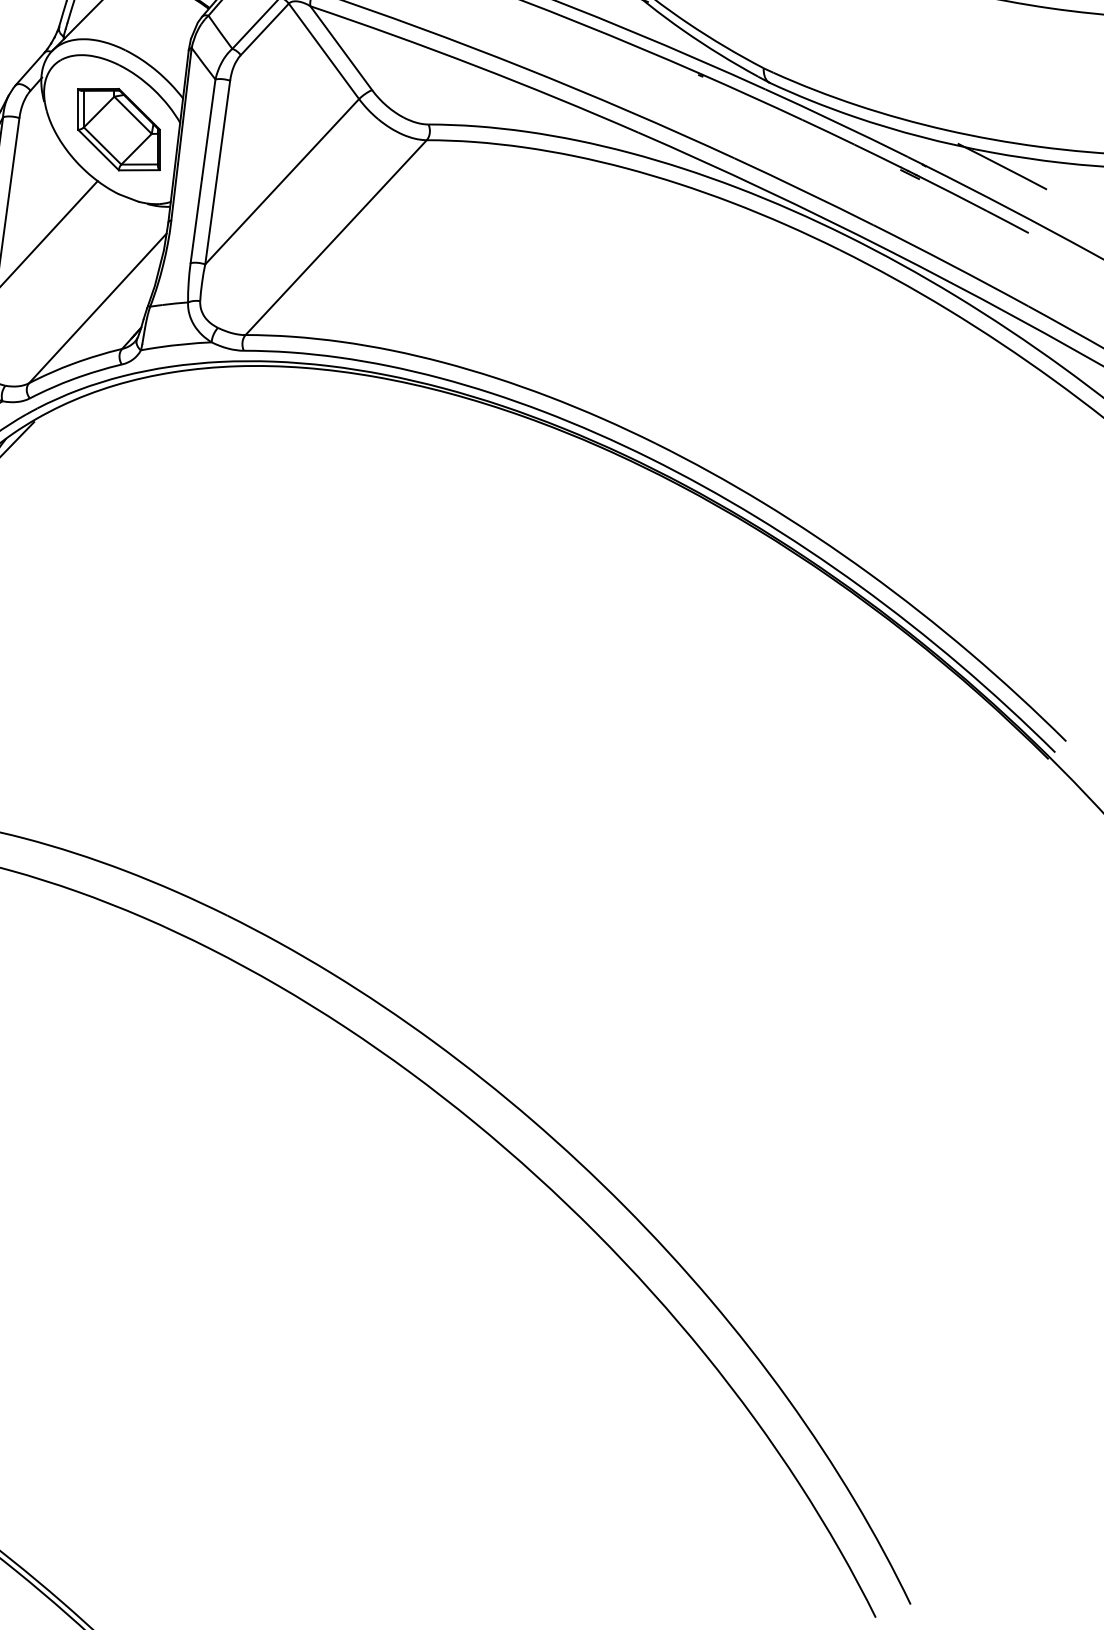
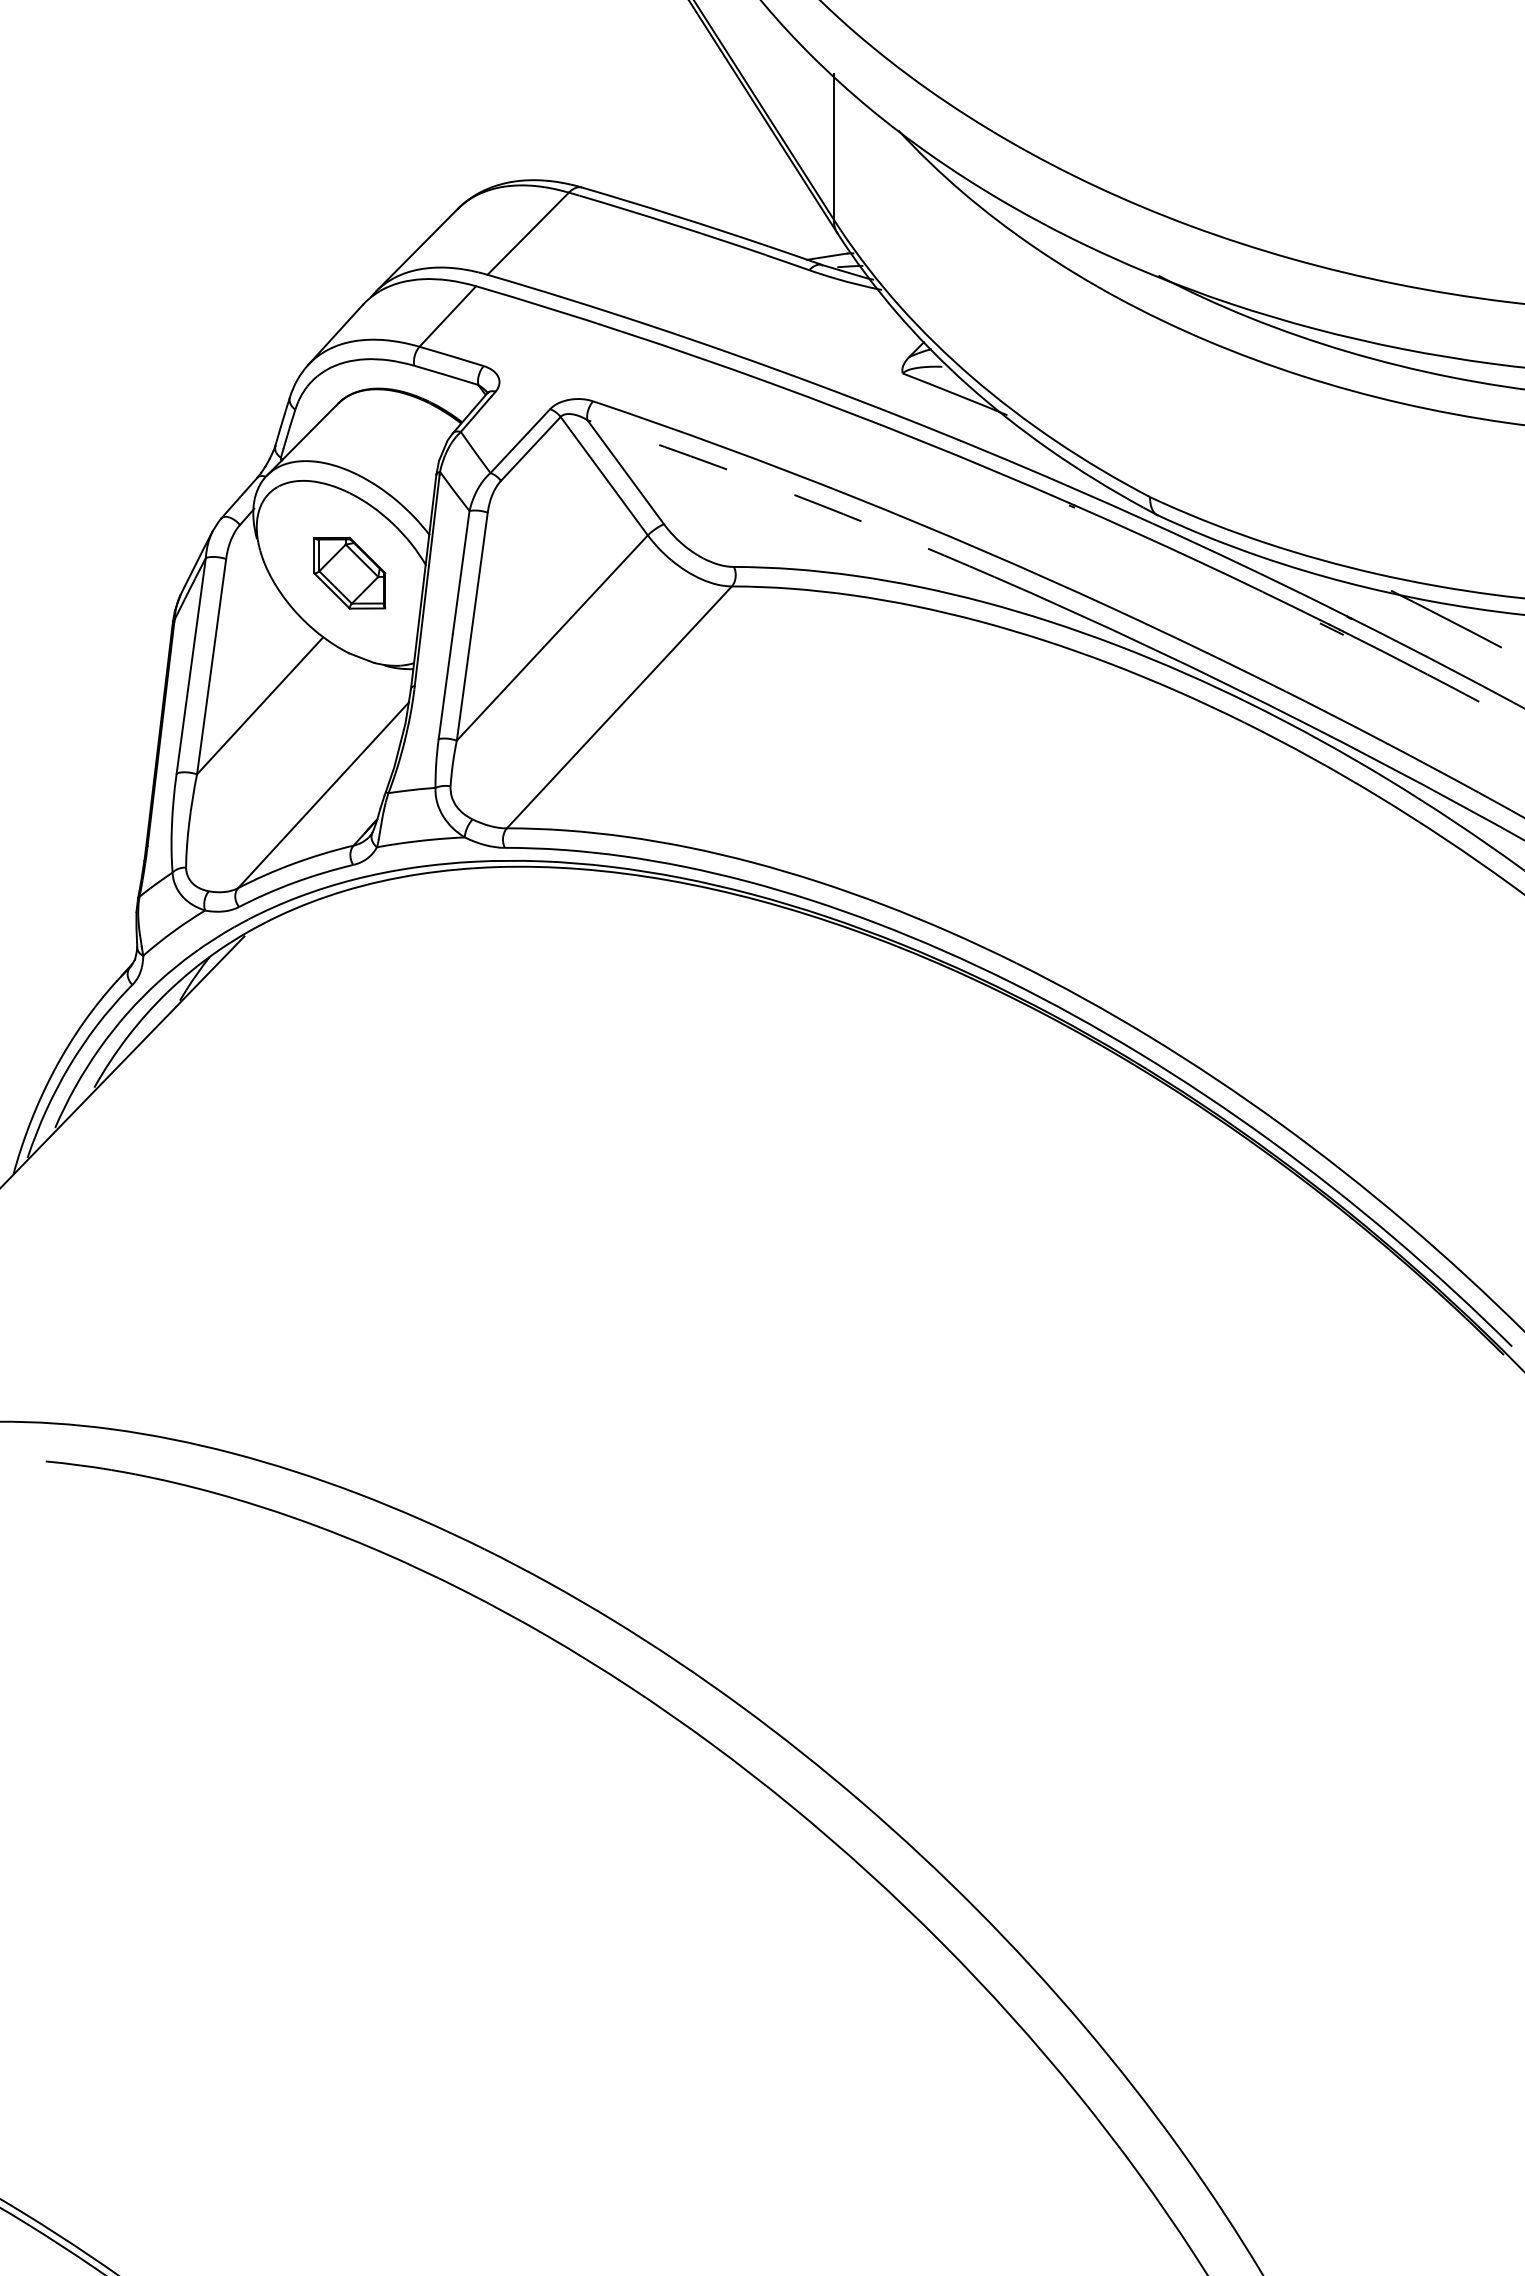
arc: (475, 66) -> (792, 494), solid -> dashed
part: (118, 128) -> (349, 572), size x0.7

